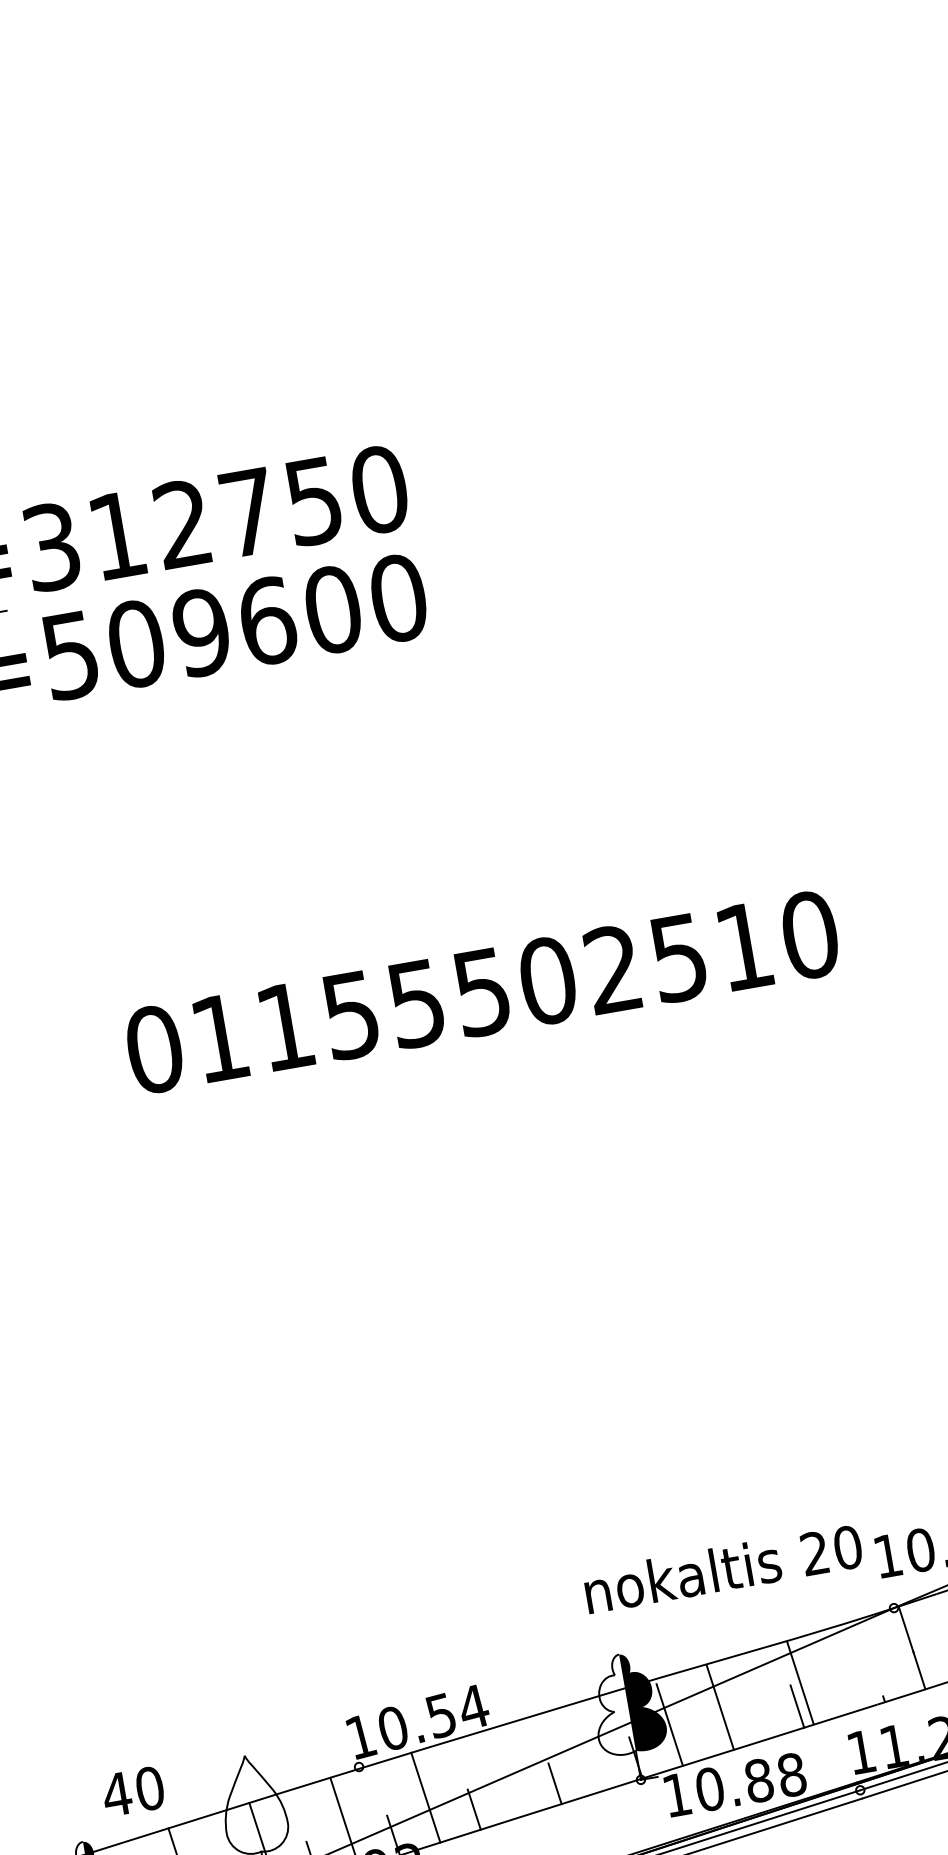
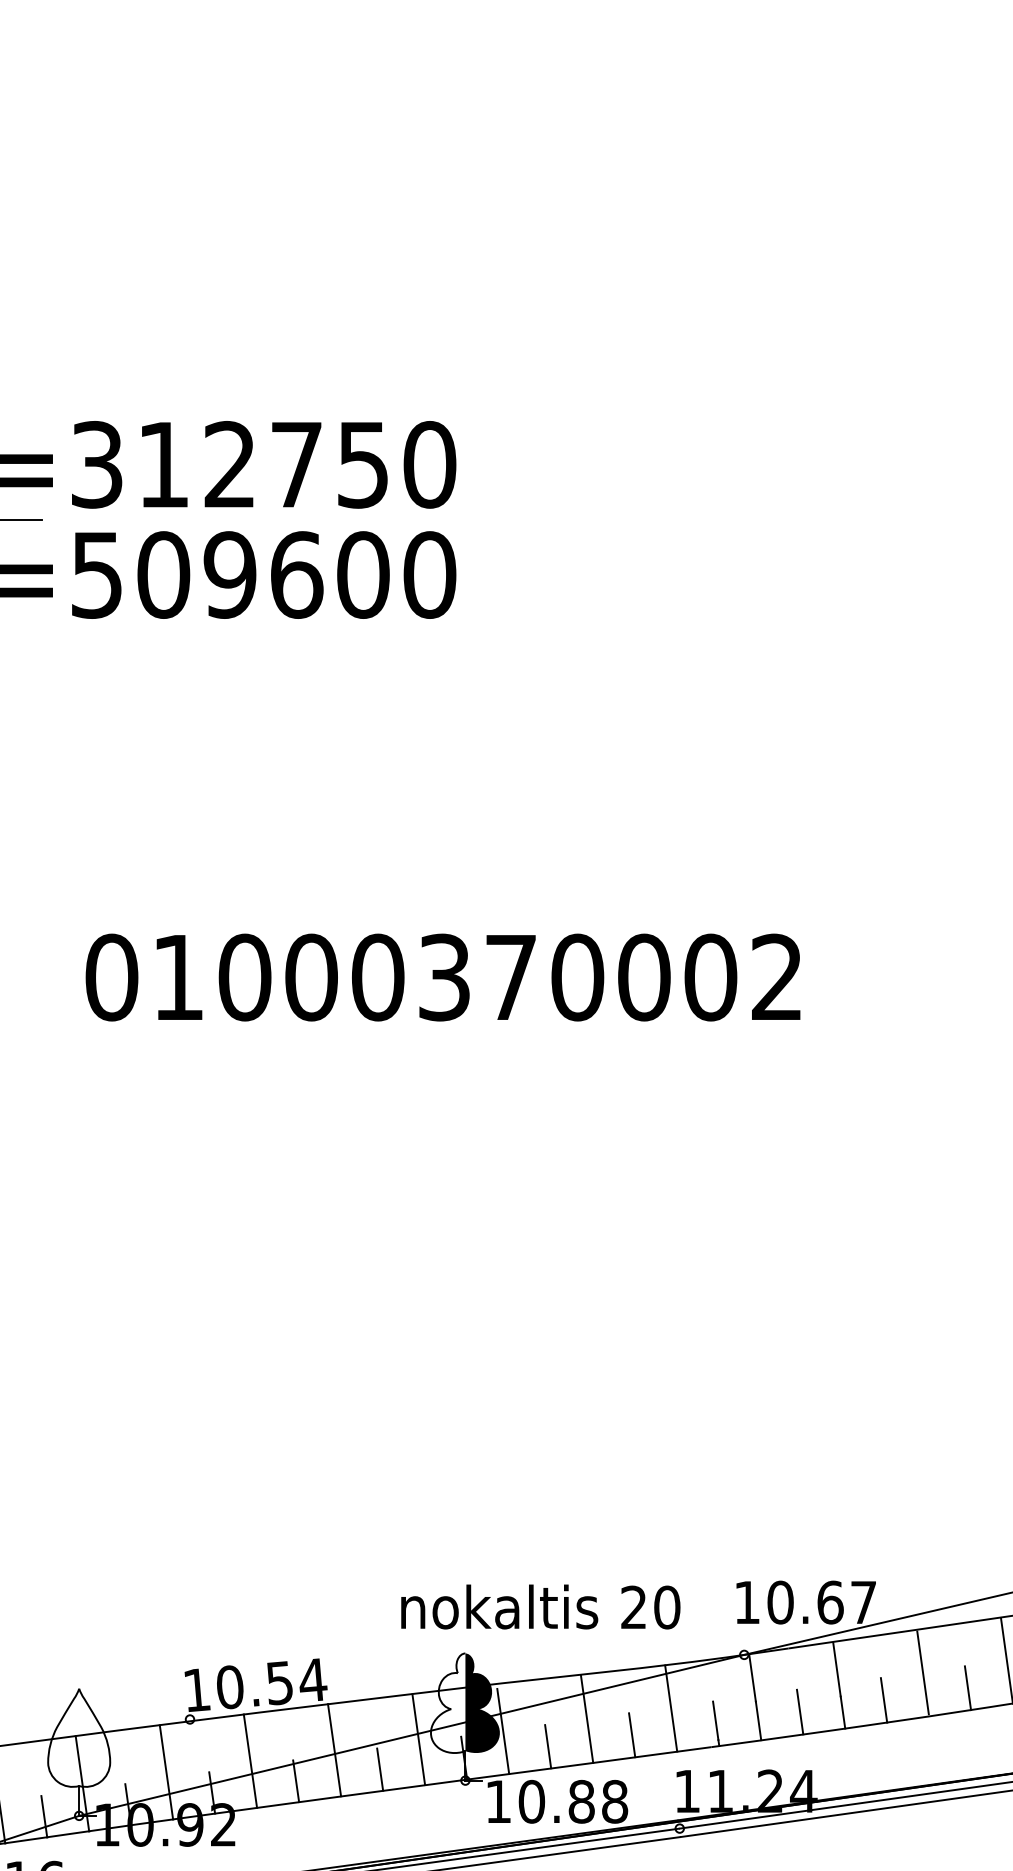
text: (547, 980) -> (510, 977), 01155502510 -> 01000370002
text: (722, 1568) -> (540, 1606), moved
line: (876, 1677) -> (715, 1720), added
line: (800, 1682) -> (671, 1708), moved
line: (719, 1707) -> (586, 1718), moved
line: (716, 1731) -> (548, 1746), added
line: (587, 1747) -> (418, 1739), added
line: (506, 1772) -> (334, 1750), added

